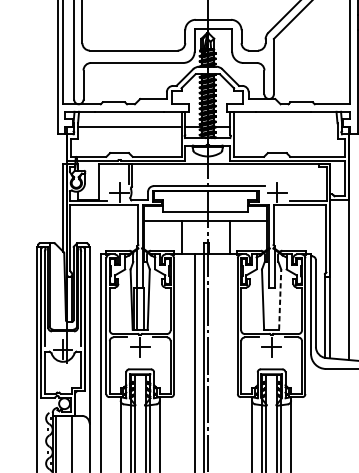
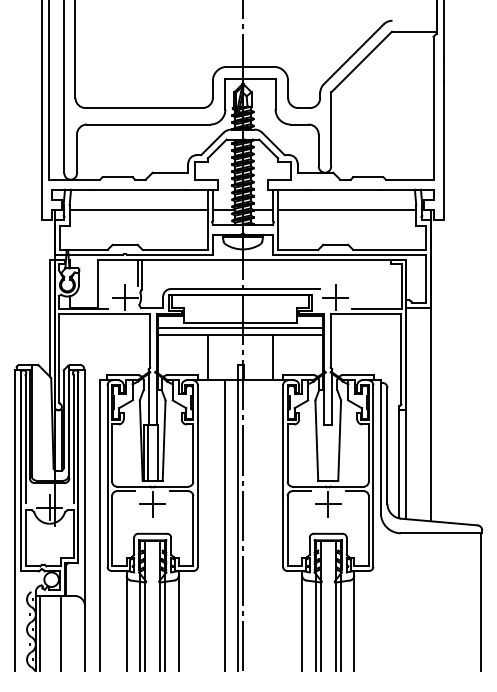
line: (286, 126) -> (347, 209), added
line: (205, 215) -> (240, 328), added
line: (280, 299) -> (339, 440), dashed -> solid

